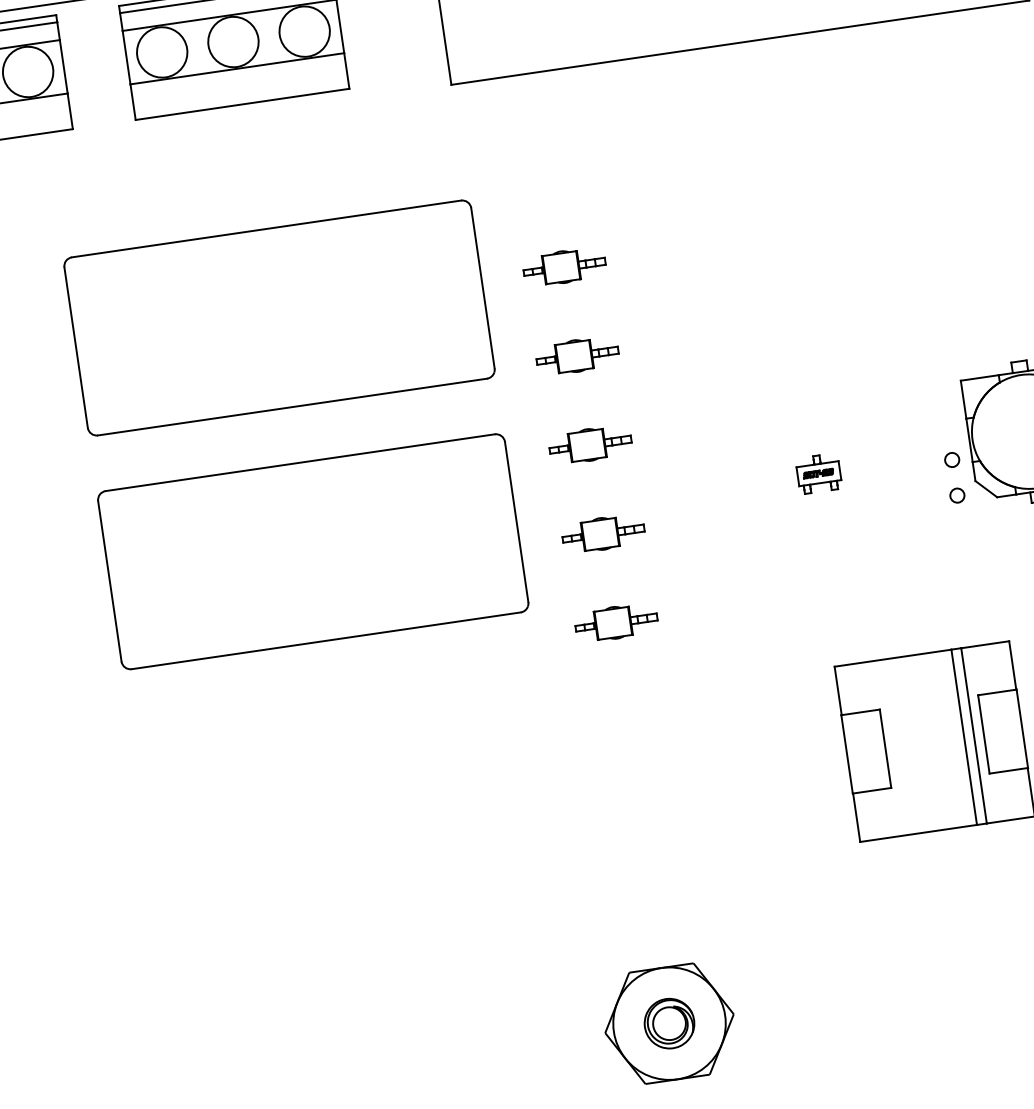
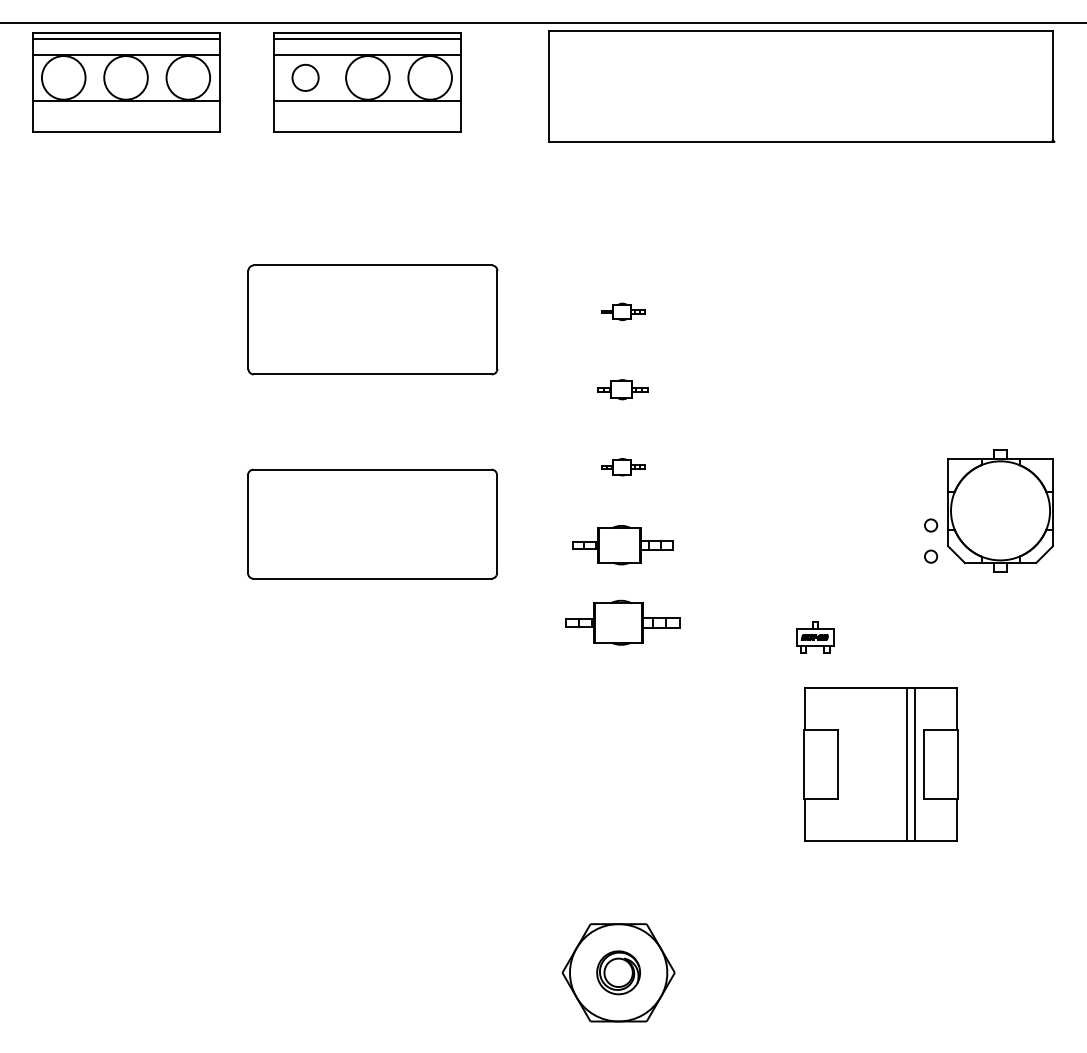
circle: (162, 52) -> (305, 77), size x0.6
part: (564, 266) -> (623, 311), size x0.6
part: (279, 317) -> (372, 319), size x0.7
part: (577, 355) -> (623, 389), size x0.7
part: (590, 443) -> (623, 466), size x0.6
part: (819, 473) -> (815, 637), moved
part: (603, 533) -> (623, 544), size x1.4
part: (313, 550) -> (372, 523), size x0.7
part: (616, 622) -> (623, 622), size x1.6

